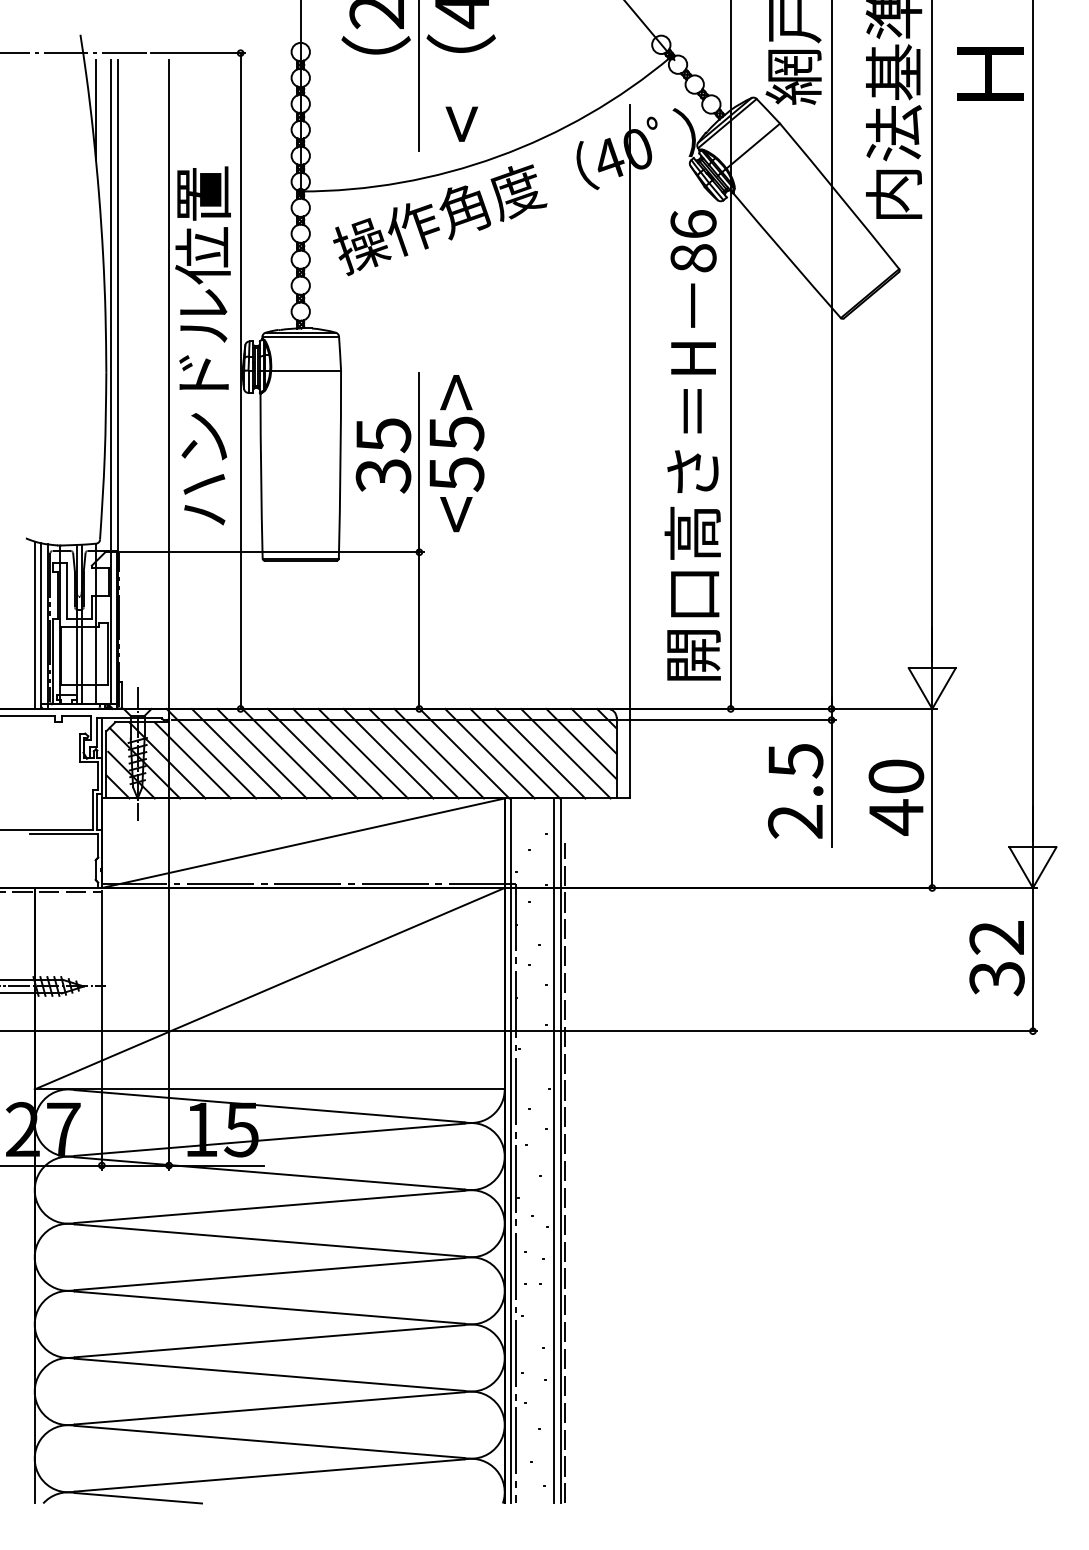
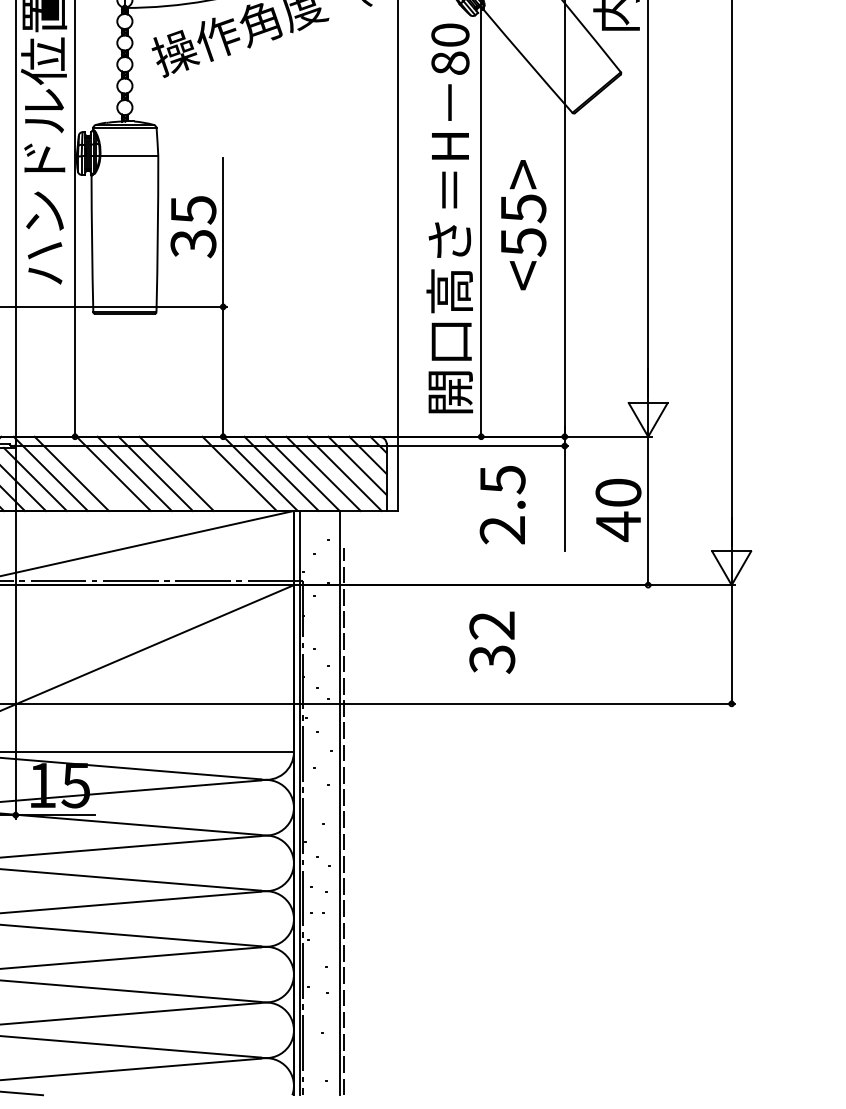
text: (693, 224) -> (450, 35), 86 -> 80
text: (456, 453) -> (523, 225), moved
line: (261, 753) -> (92, 473), removed
line: (388, 753) -> (197, 473), removed
line: (413, 753) -> (218, 473), removed
text: (795, 791) -> (502, 505), moved
text: (996, 958) -> (491, 642), moved
line: (553, 1150) -> (334, 802), removed

